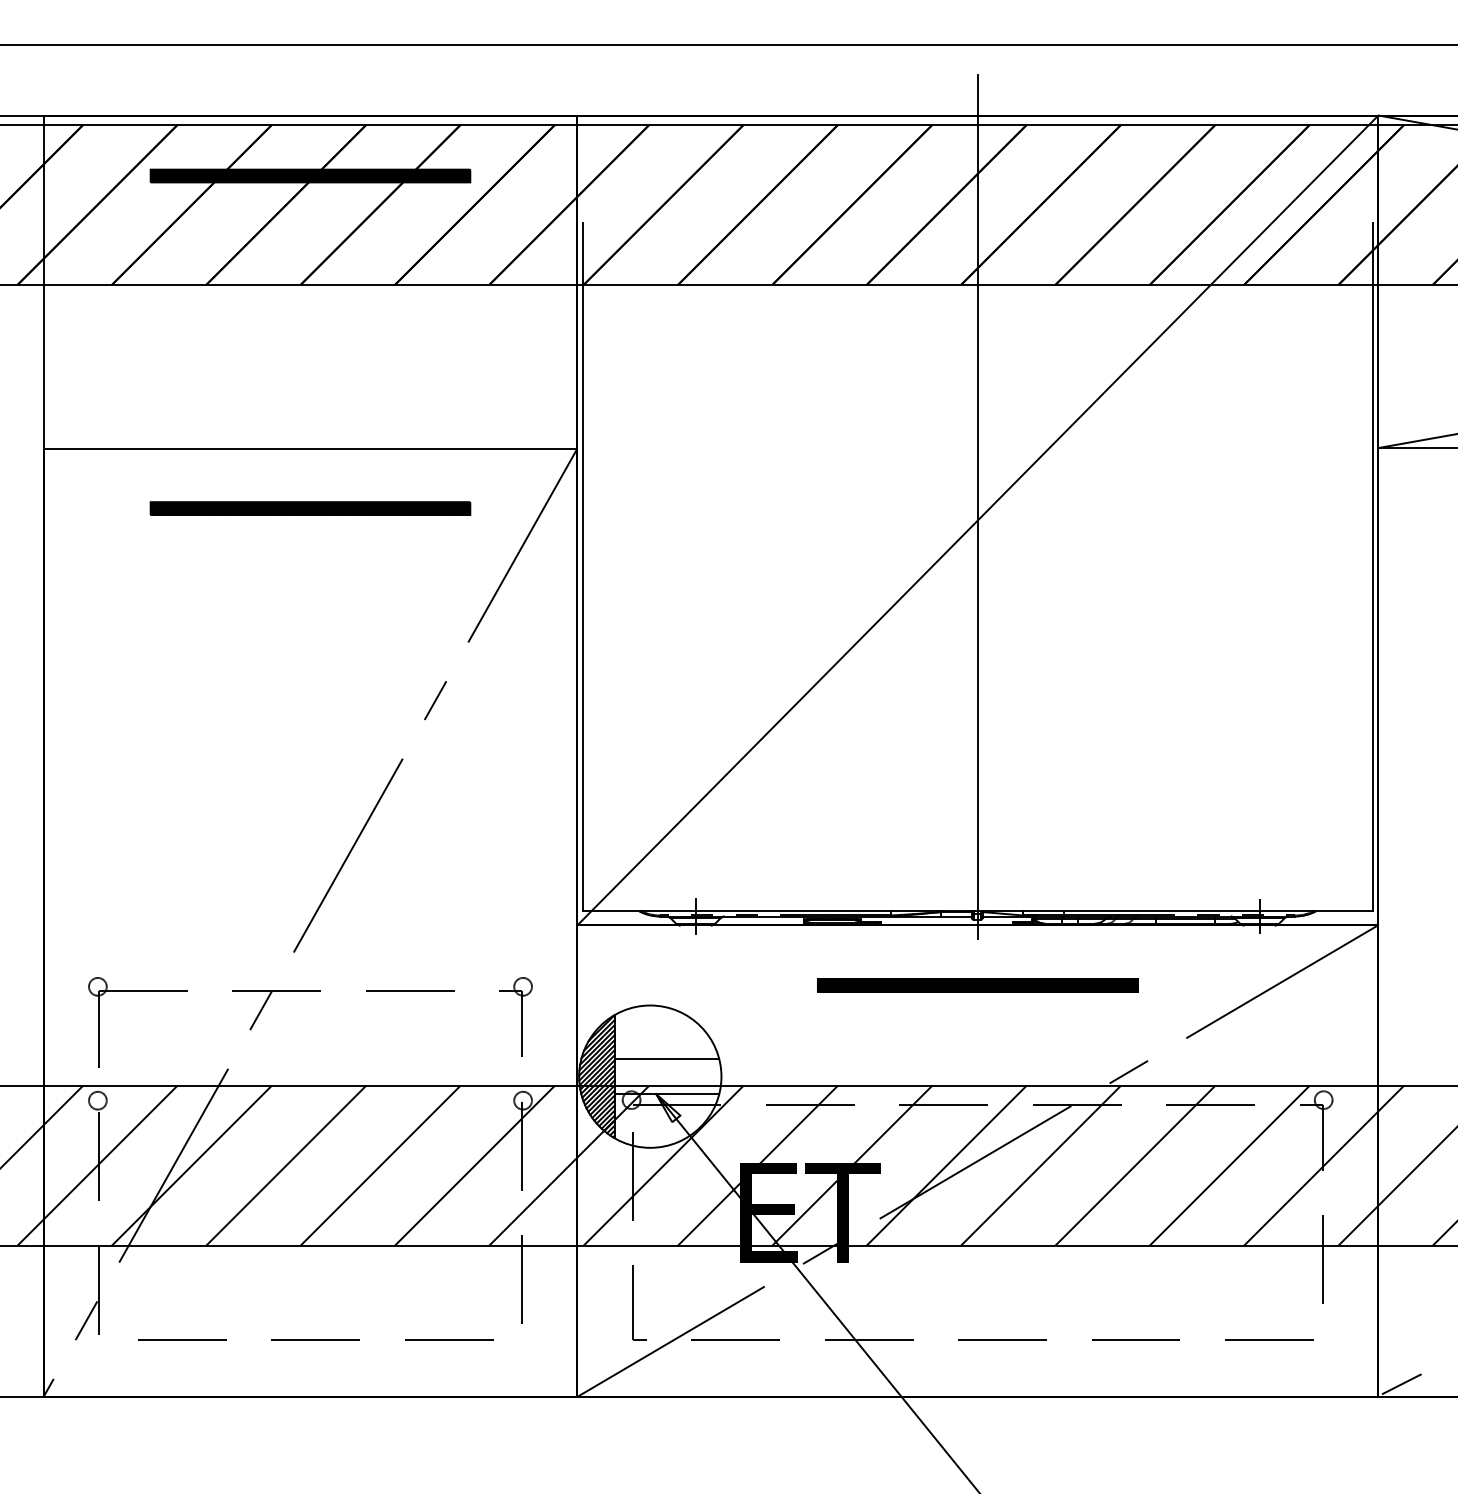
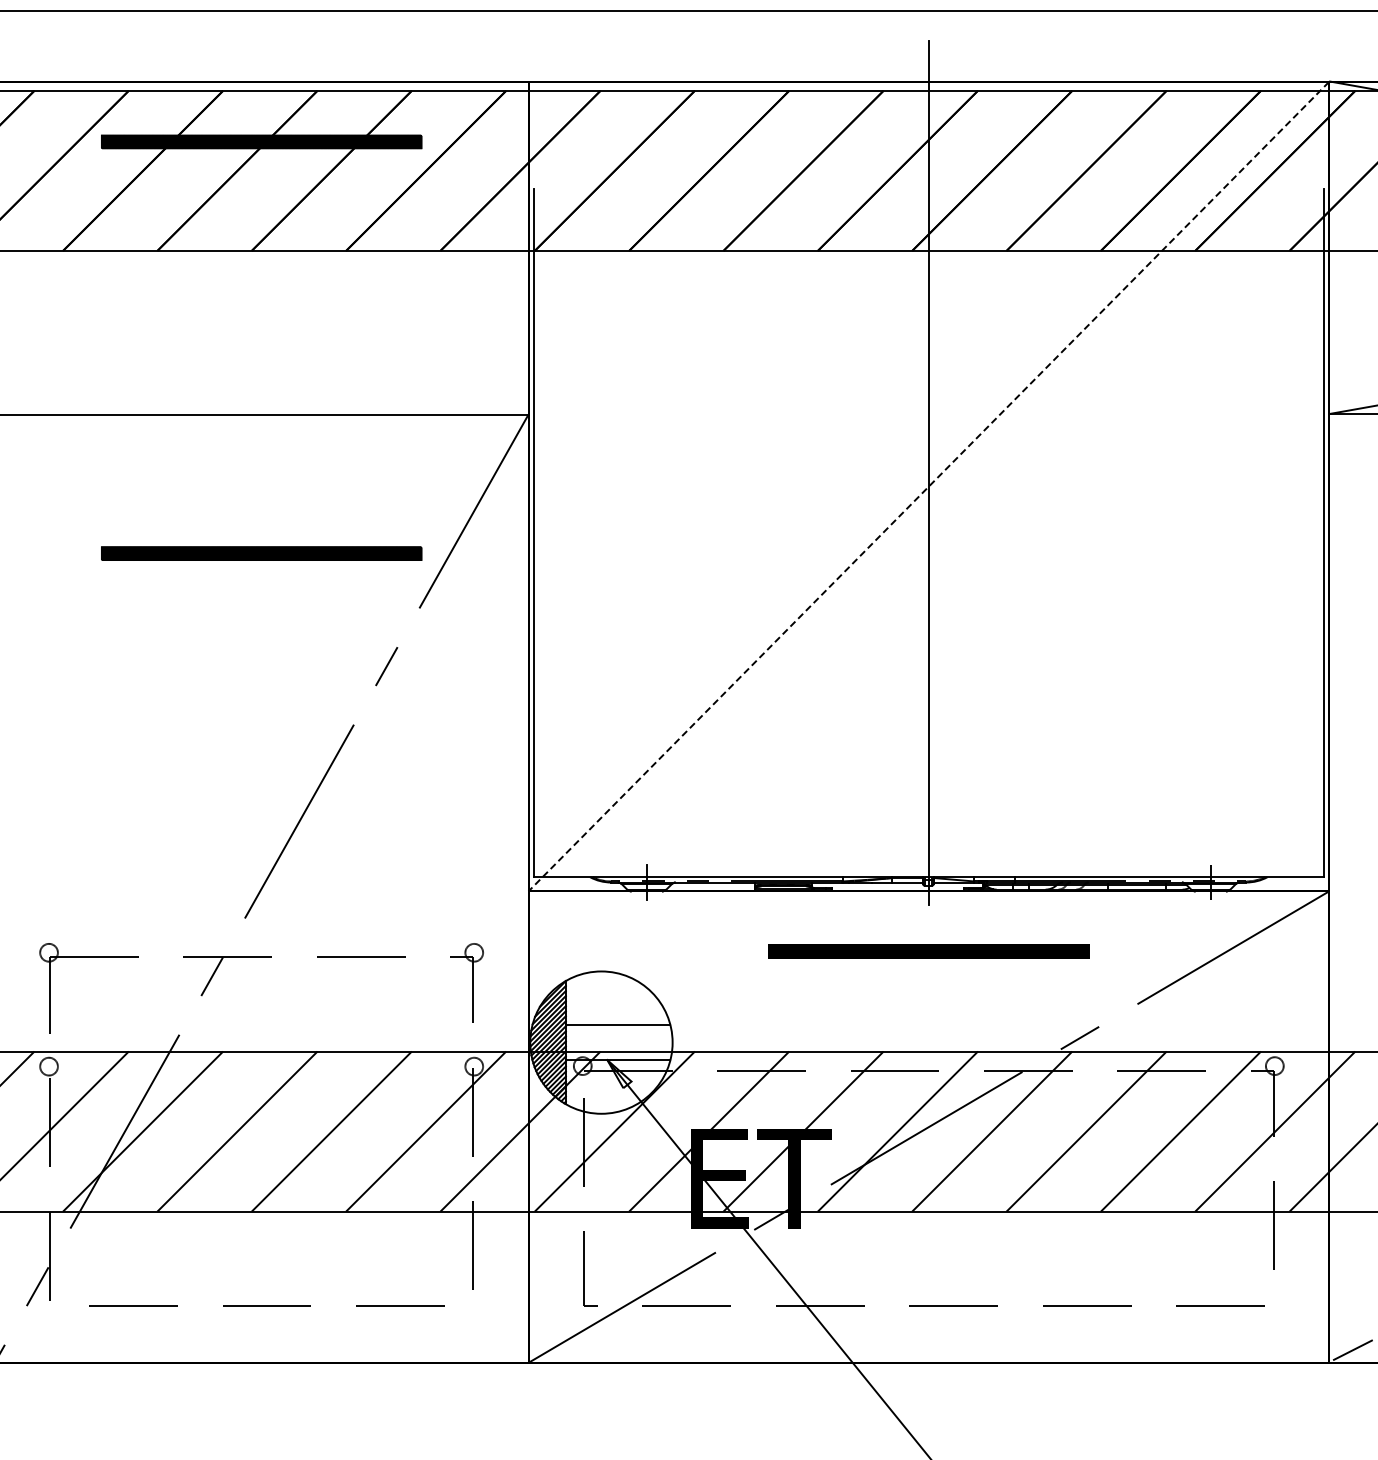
part: (310, 508) -> (261, 553), moved
line: (977, 521) -> (928, 487), solid -> dashed

